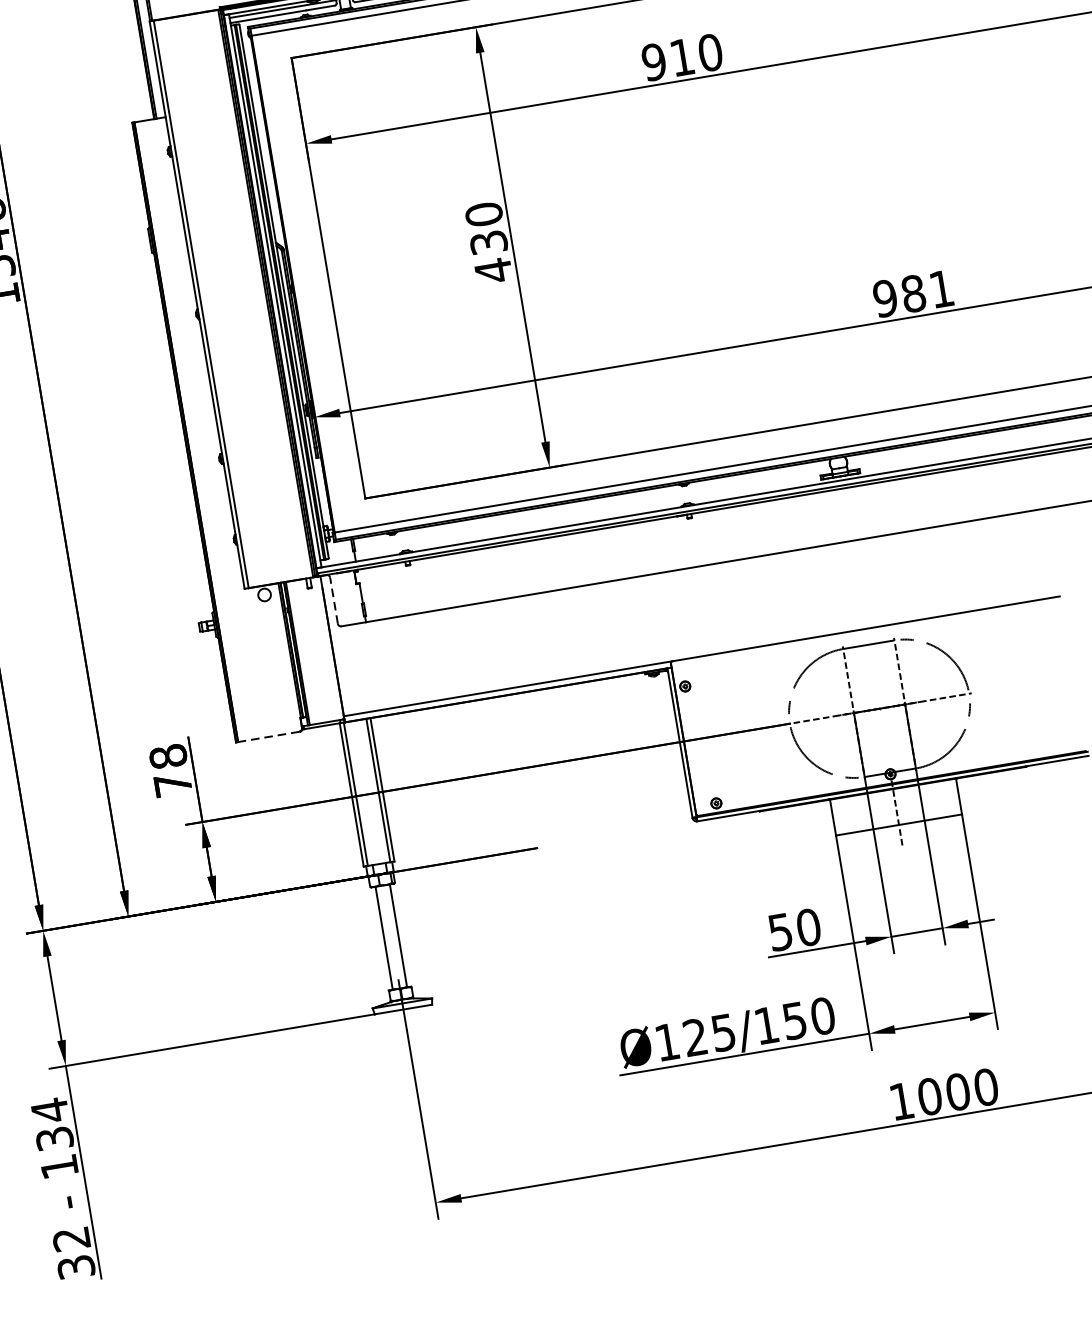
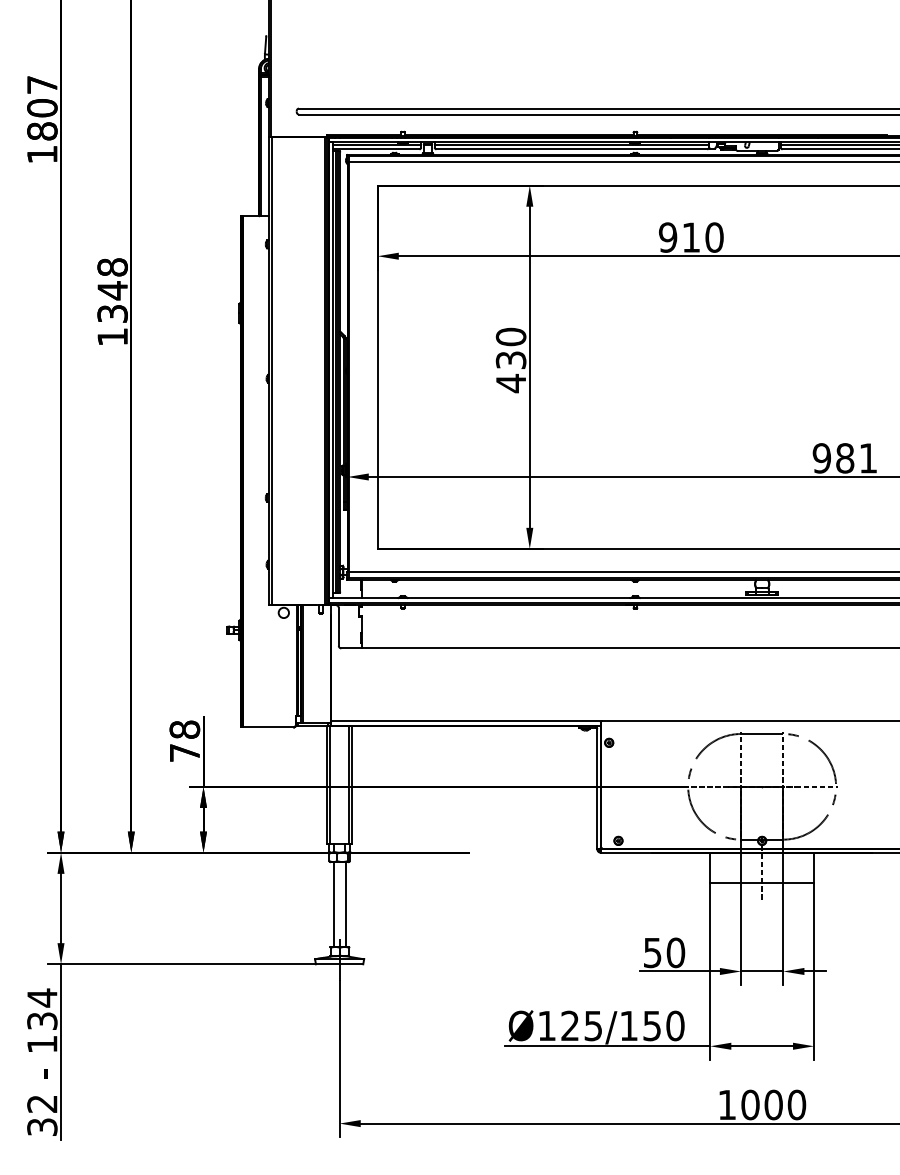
line: (333, 600) -> (338, 626), dashed -> solid
line: (268, 737) -> (267, 727), dashed -> solid

